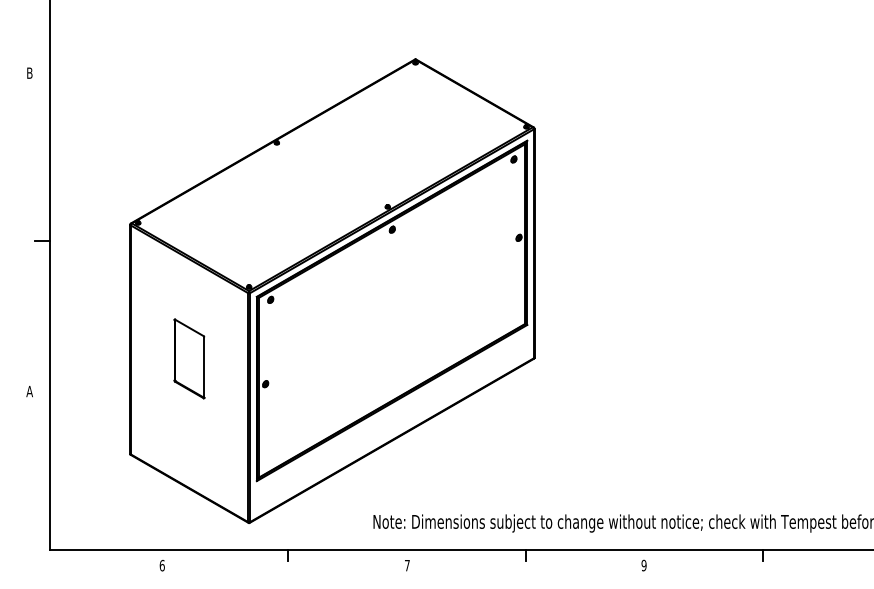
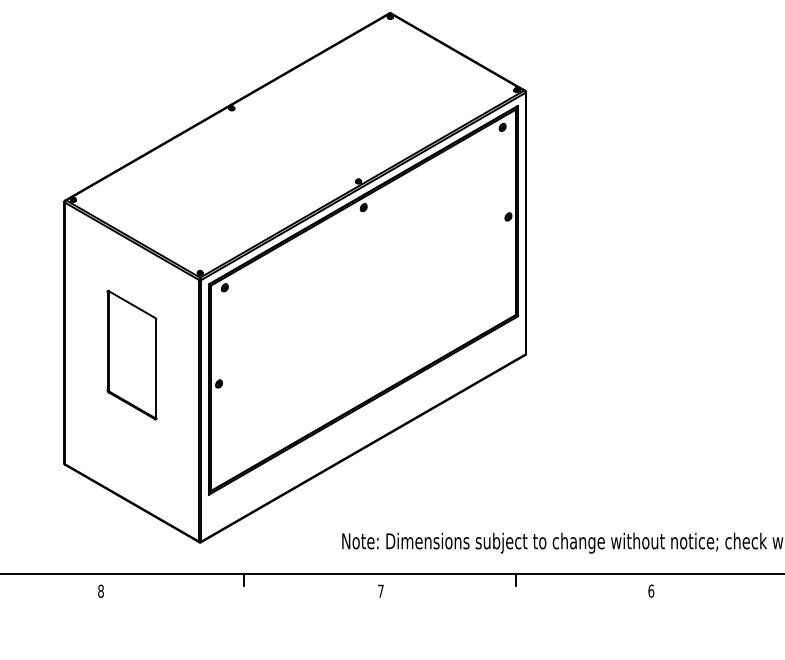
part: (189, 358) -> (132, 354), size x1.43
text: (161, 565) -> (100, 591), 6 -> 8
text: (643, 565) -> (650, 591), 9 -> 6

